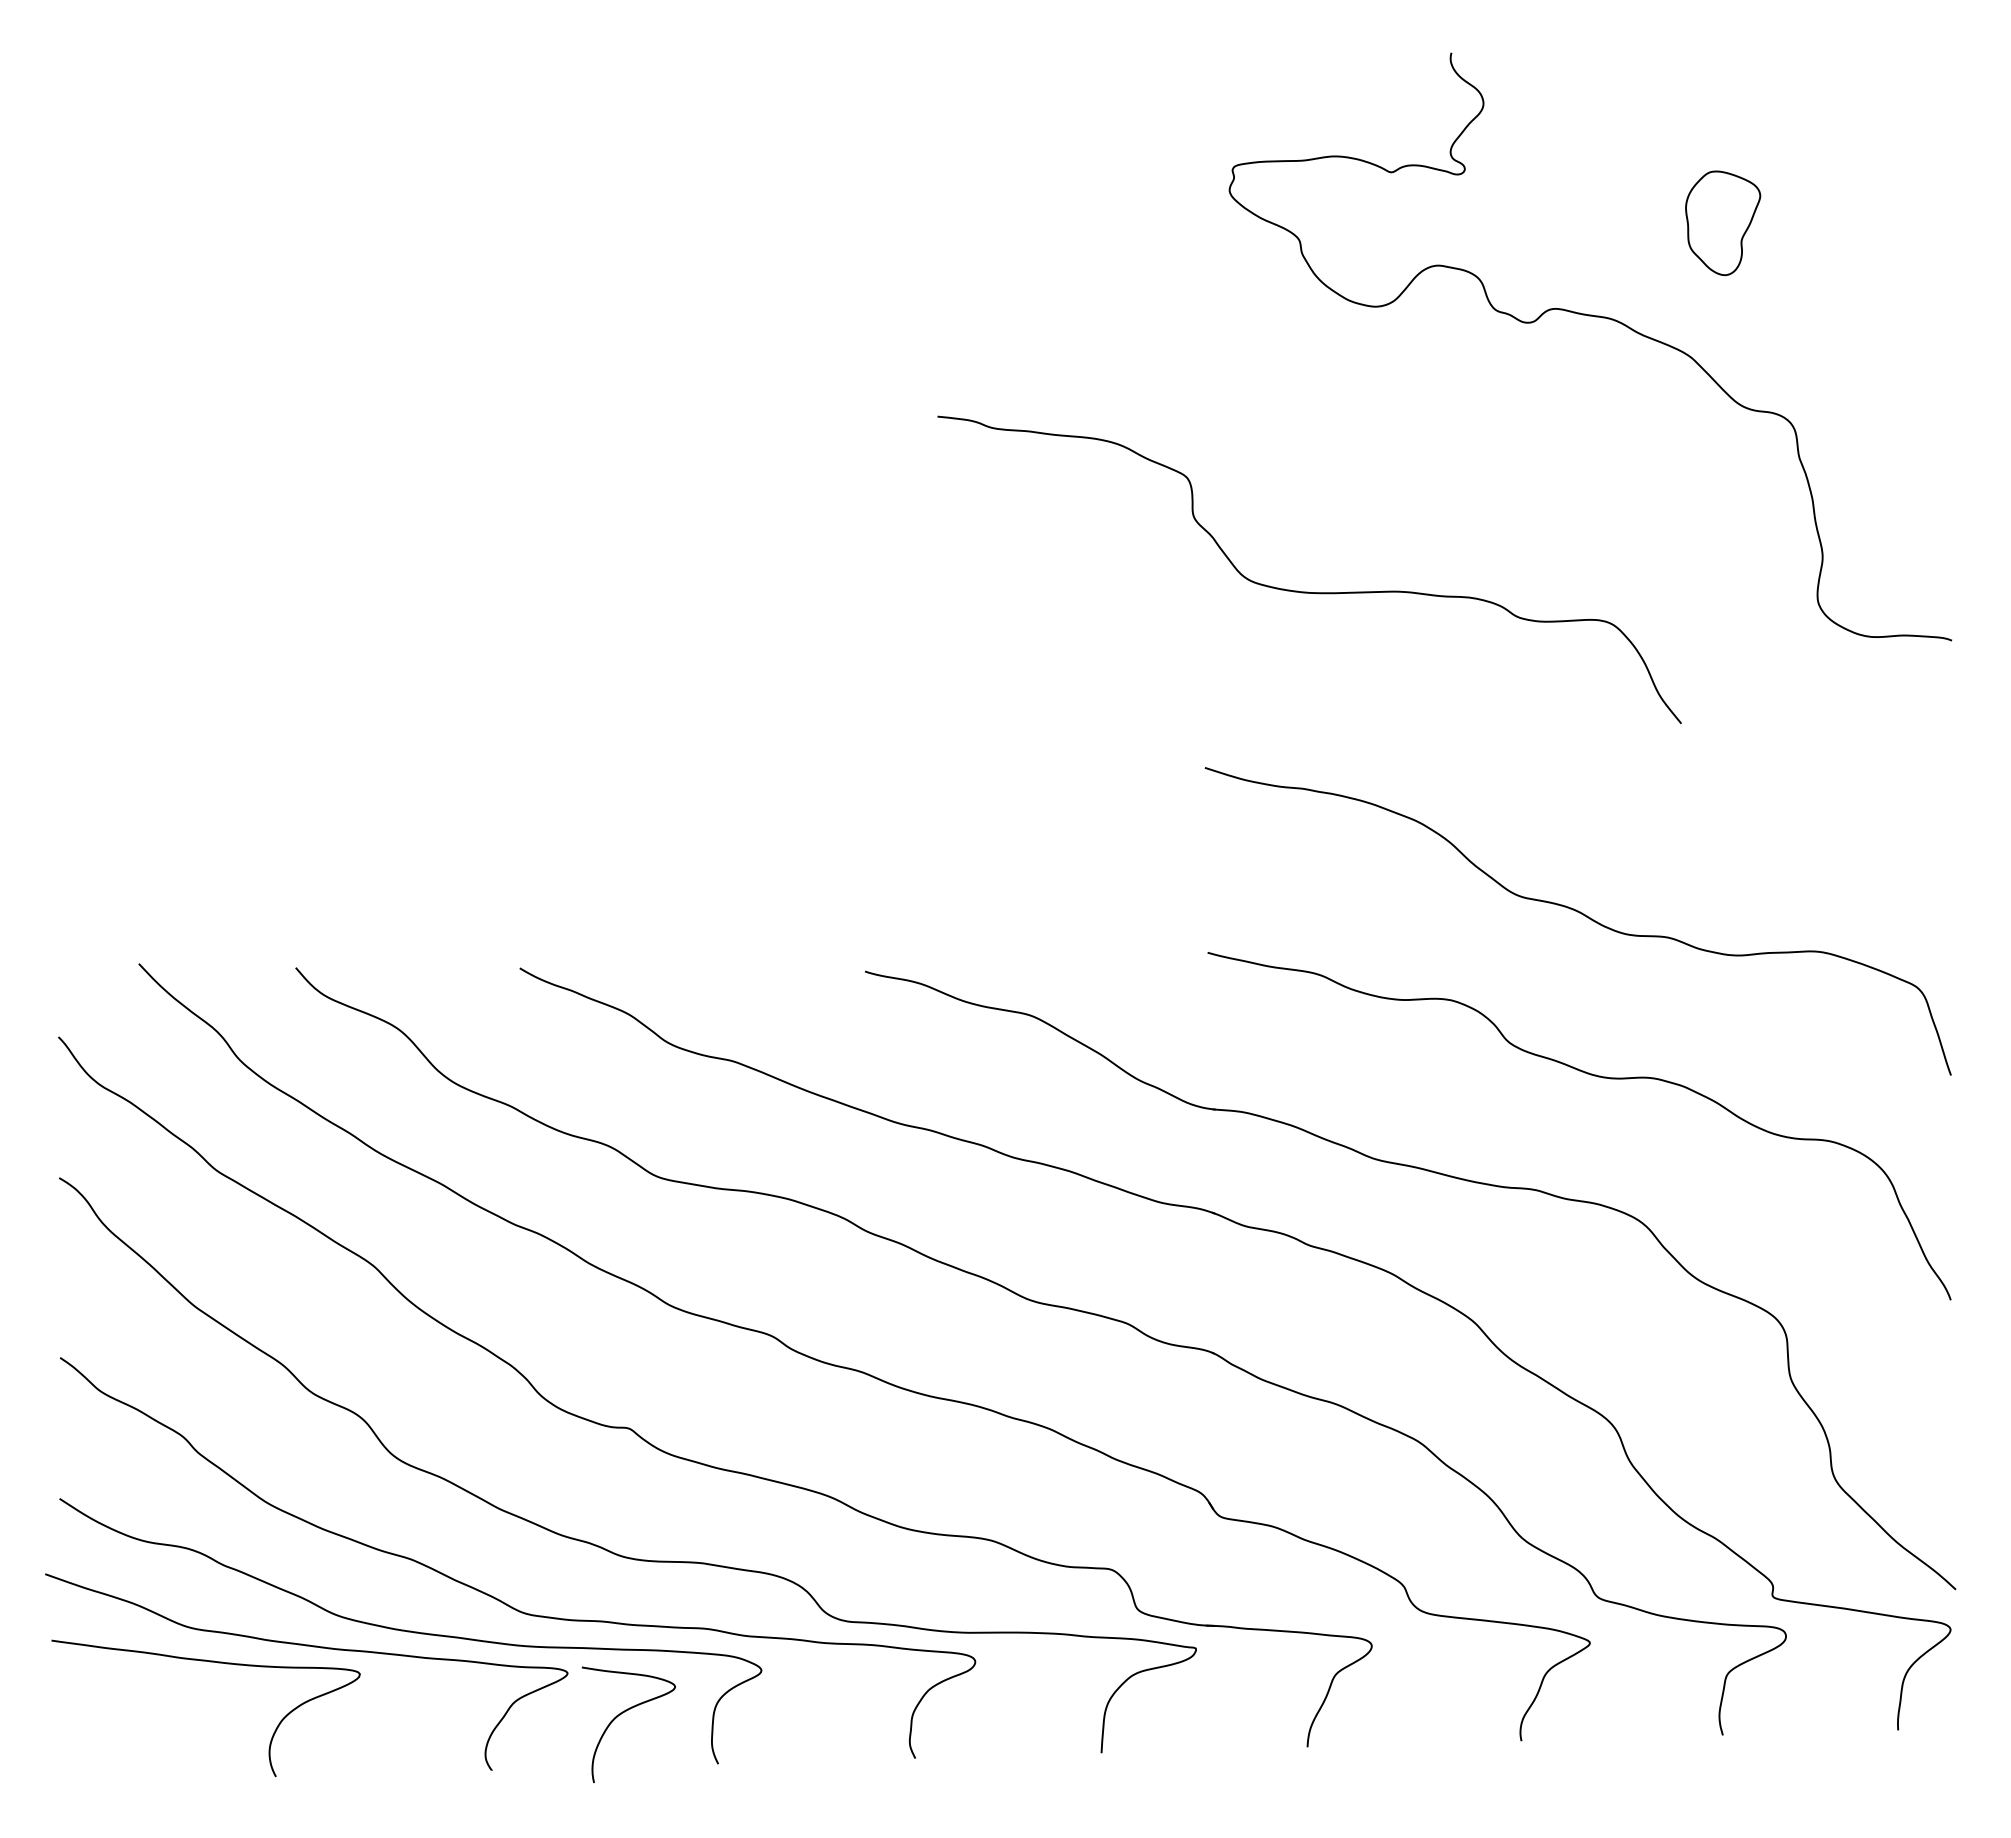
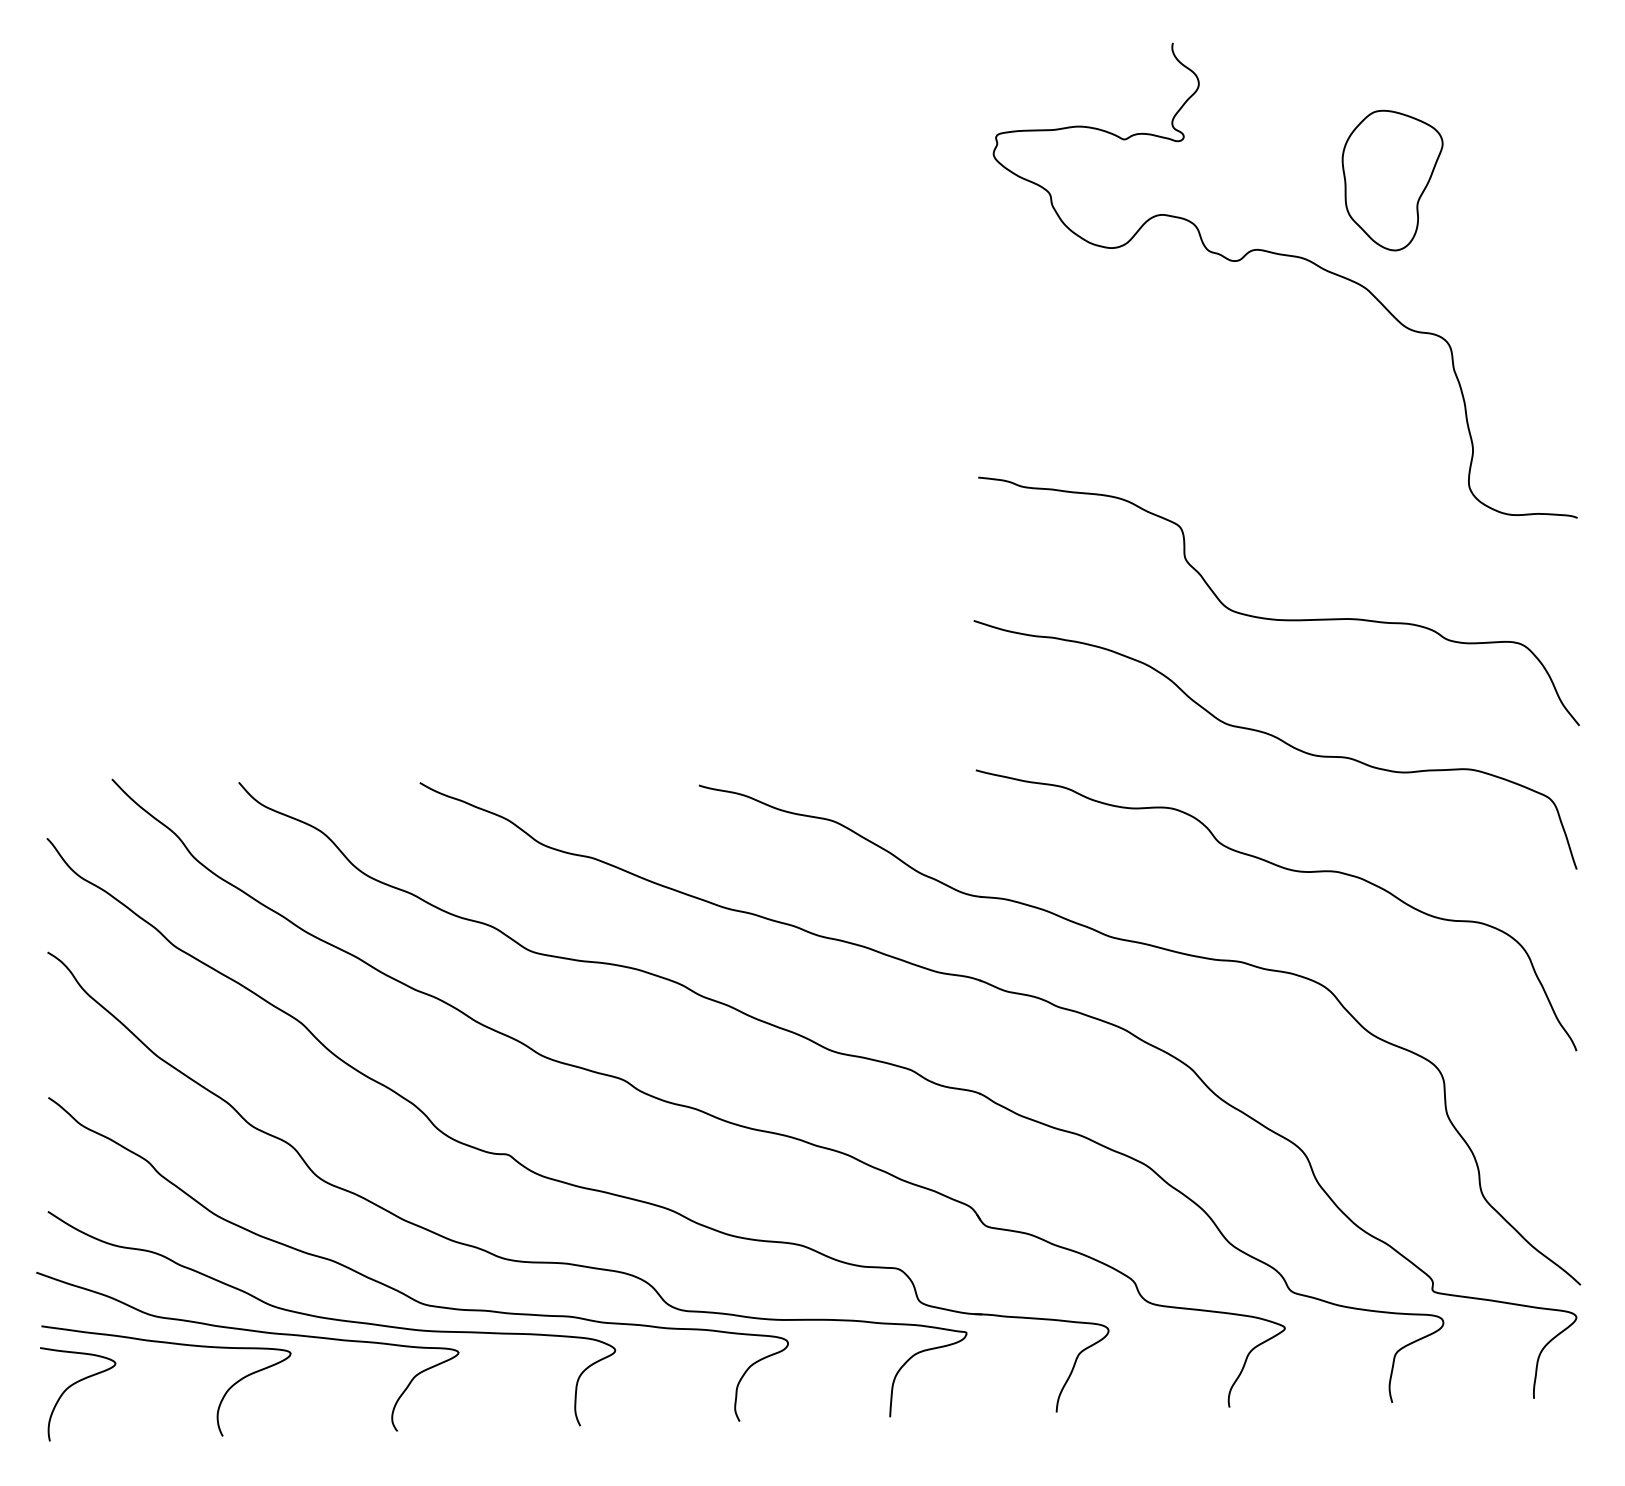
part: (1722, 223) -> (1392, 180), size x1.67
curve: (1307, 591) -> (1277, 618), moved
curve: (620, 1715) -> (71, 1386), moved

